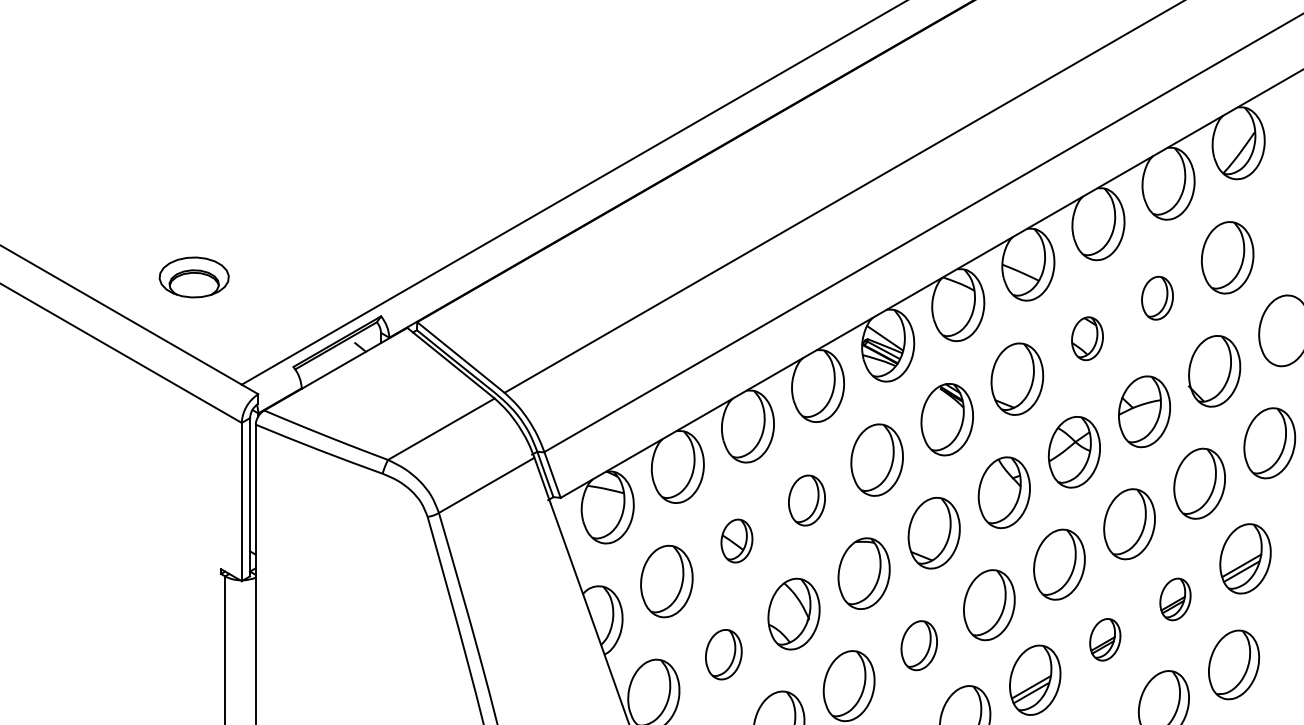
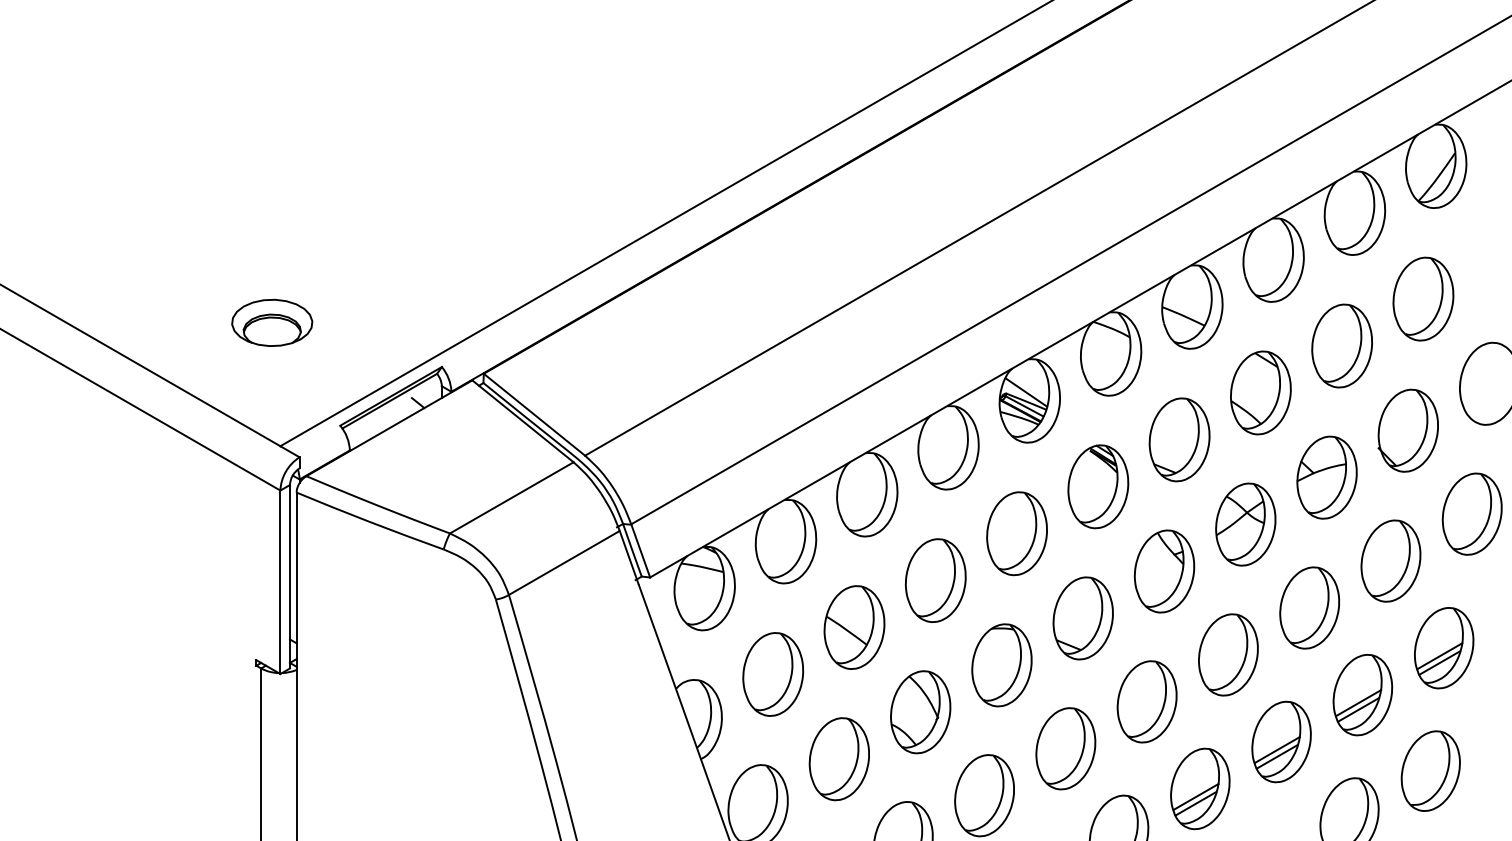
part: (194, 277) -> (272, 322), moved
part: (1156, 297) -> (1341, 345), size x1.67
part: (1087, 338) -> (1260, 392), size x1.67
part: (806, 500) -> (935, 580), size x1.43
part: (736, 541) -> (854, 627), size x1.67
part: (1175, 599) -> (1362, 695), size x1.67
part: (1105, 639) -> (1281, 741), size x1.67
part: (918, 645) -> (1065, 748), size x1.43
part: (723, 654) -> (838, 759), size x1.43

